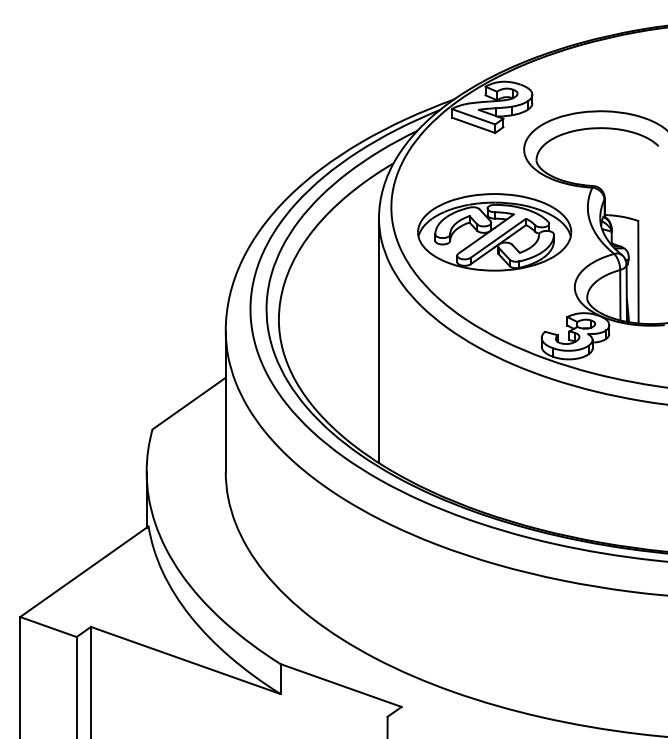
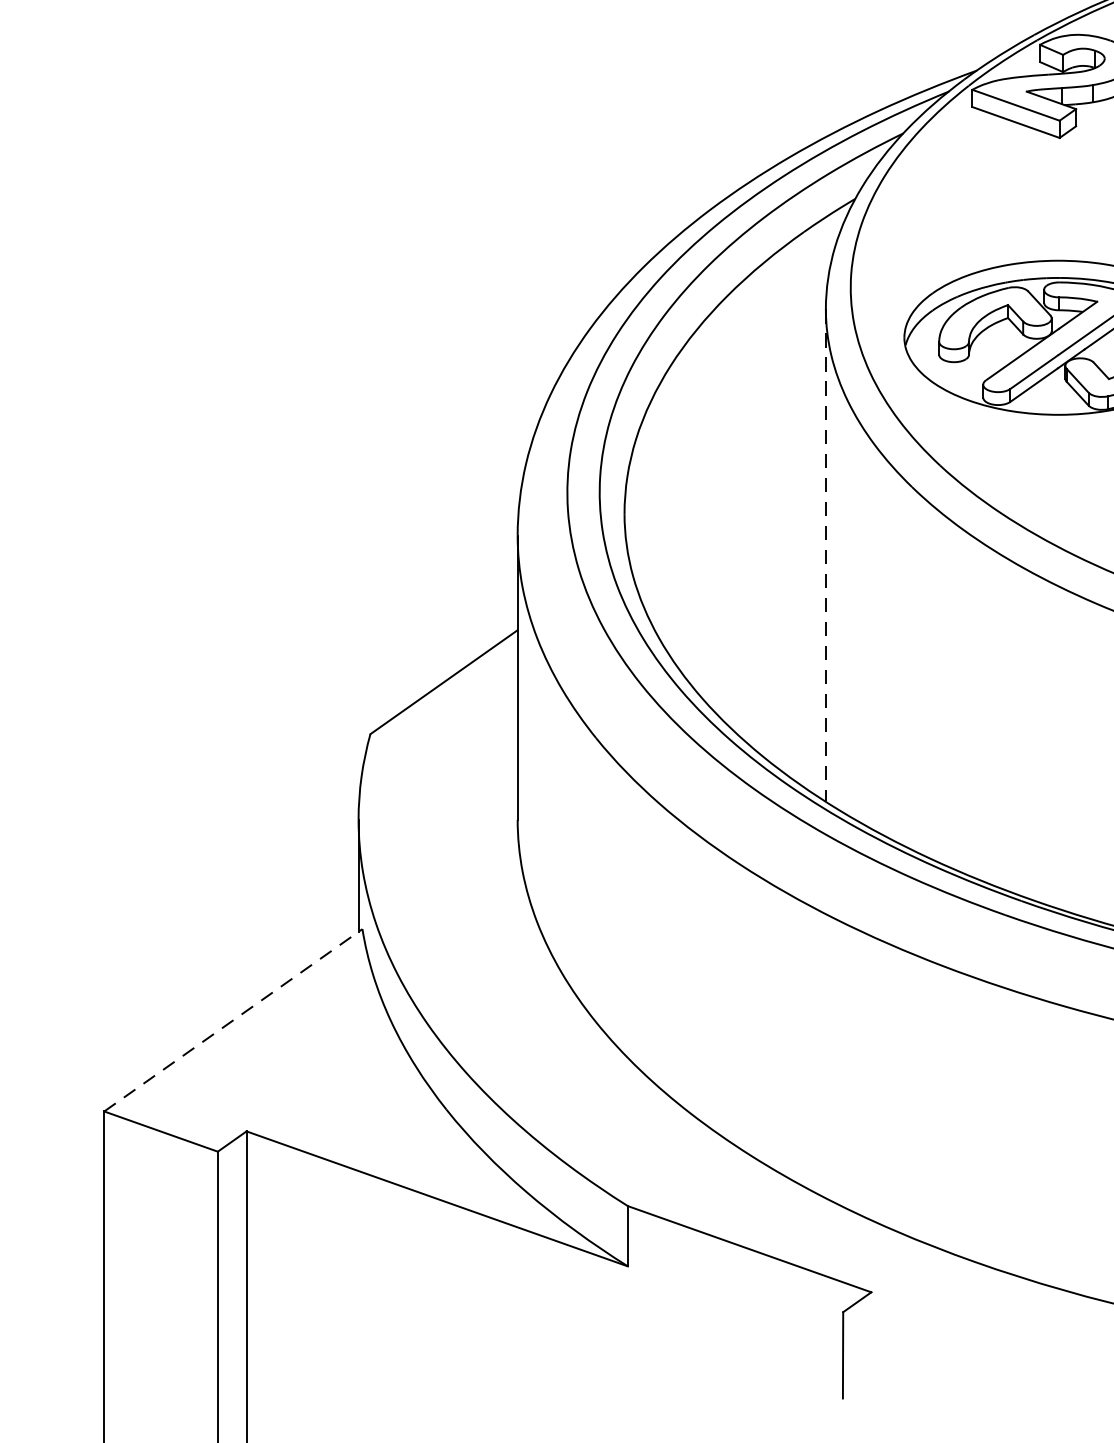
line: (379, 341) -> (826, 557), solid -> dashed
line: (84, 571) -> (233, 1019), solid -> dashed

